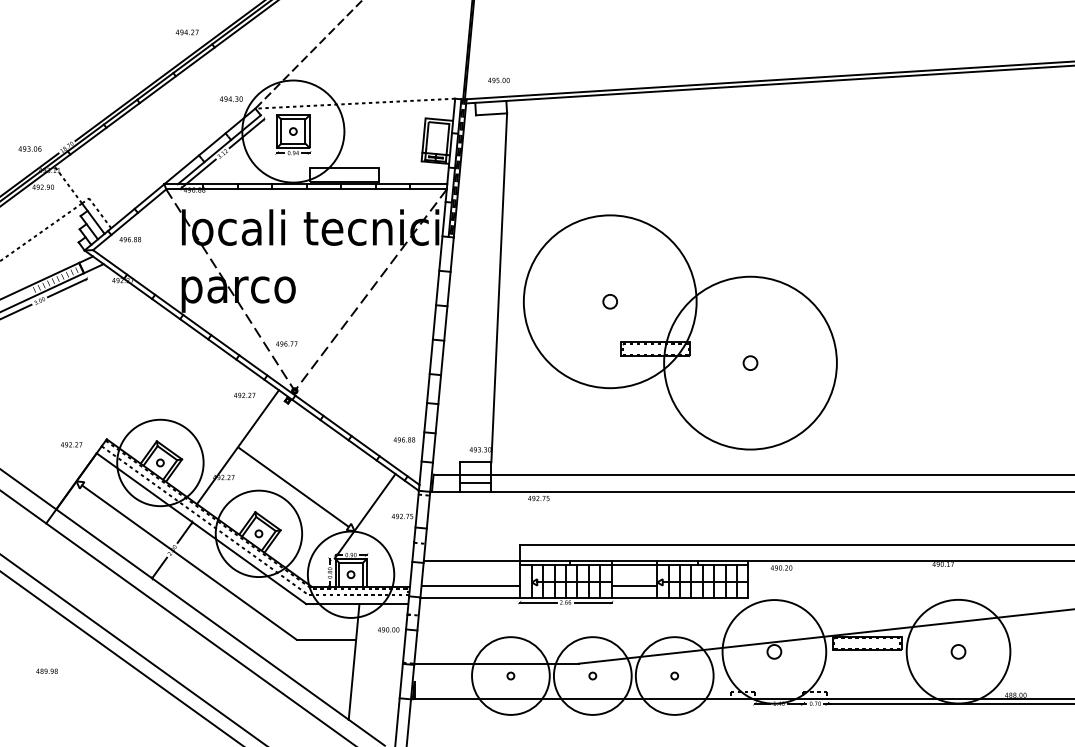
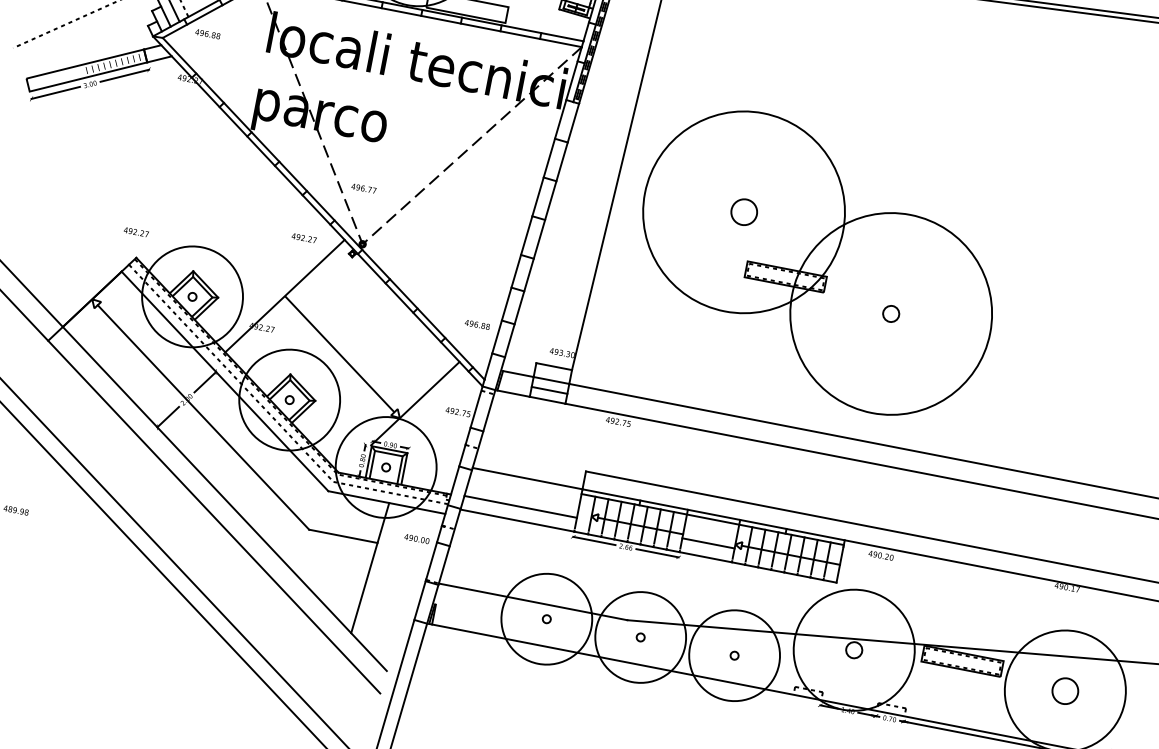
circle: (609, 301) -> (743, 211), size x1.6
text: (71, 444) -> (136, 231), moved
circle: (958, 651) -> (1065, 690), size x1.6

